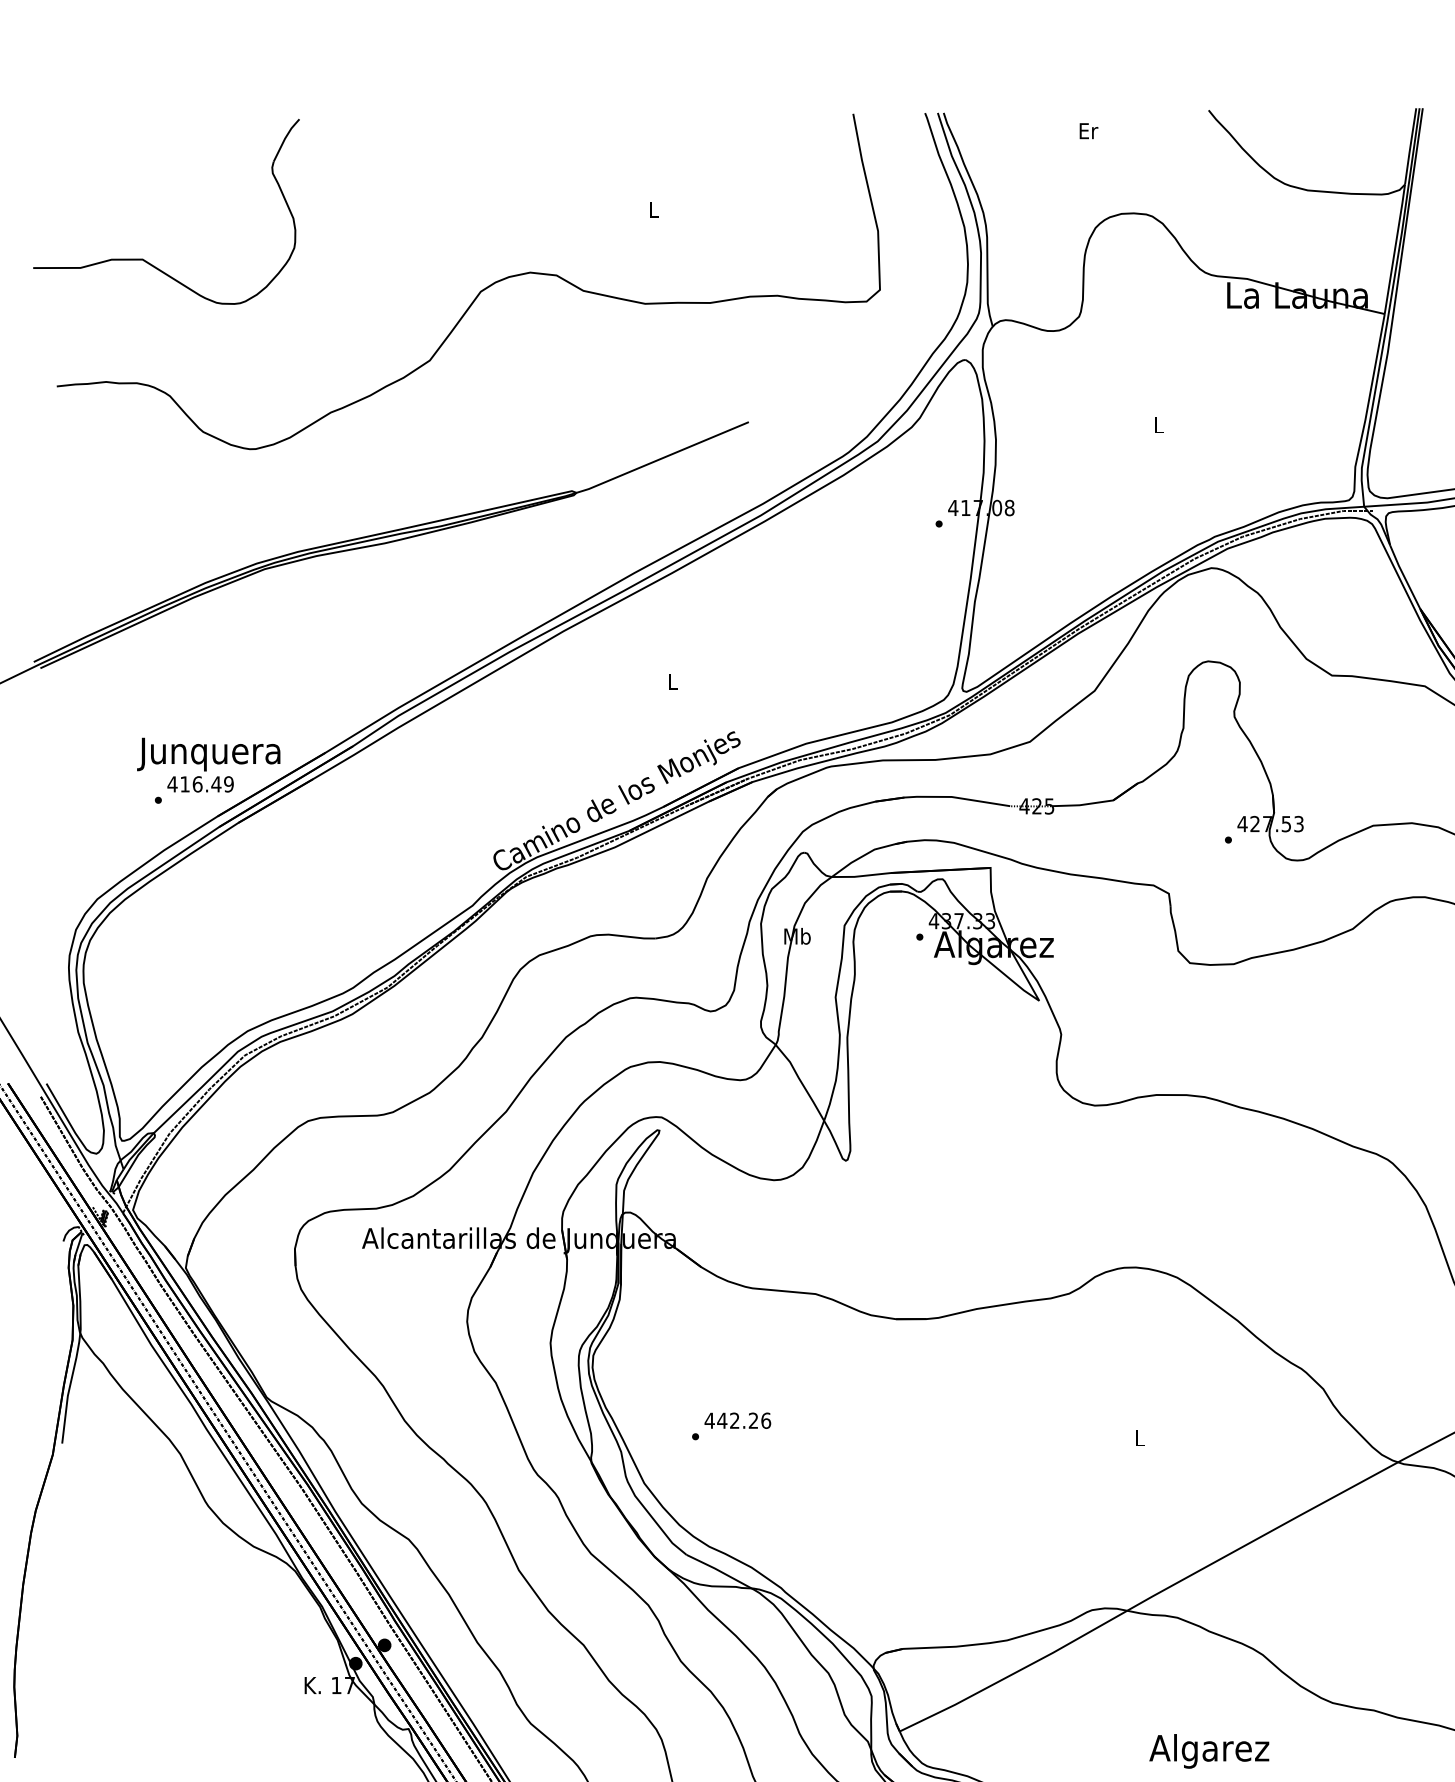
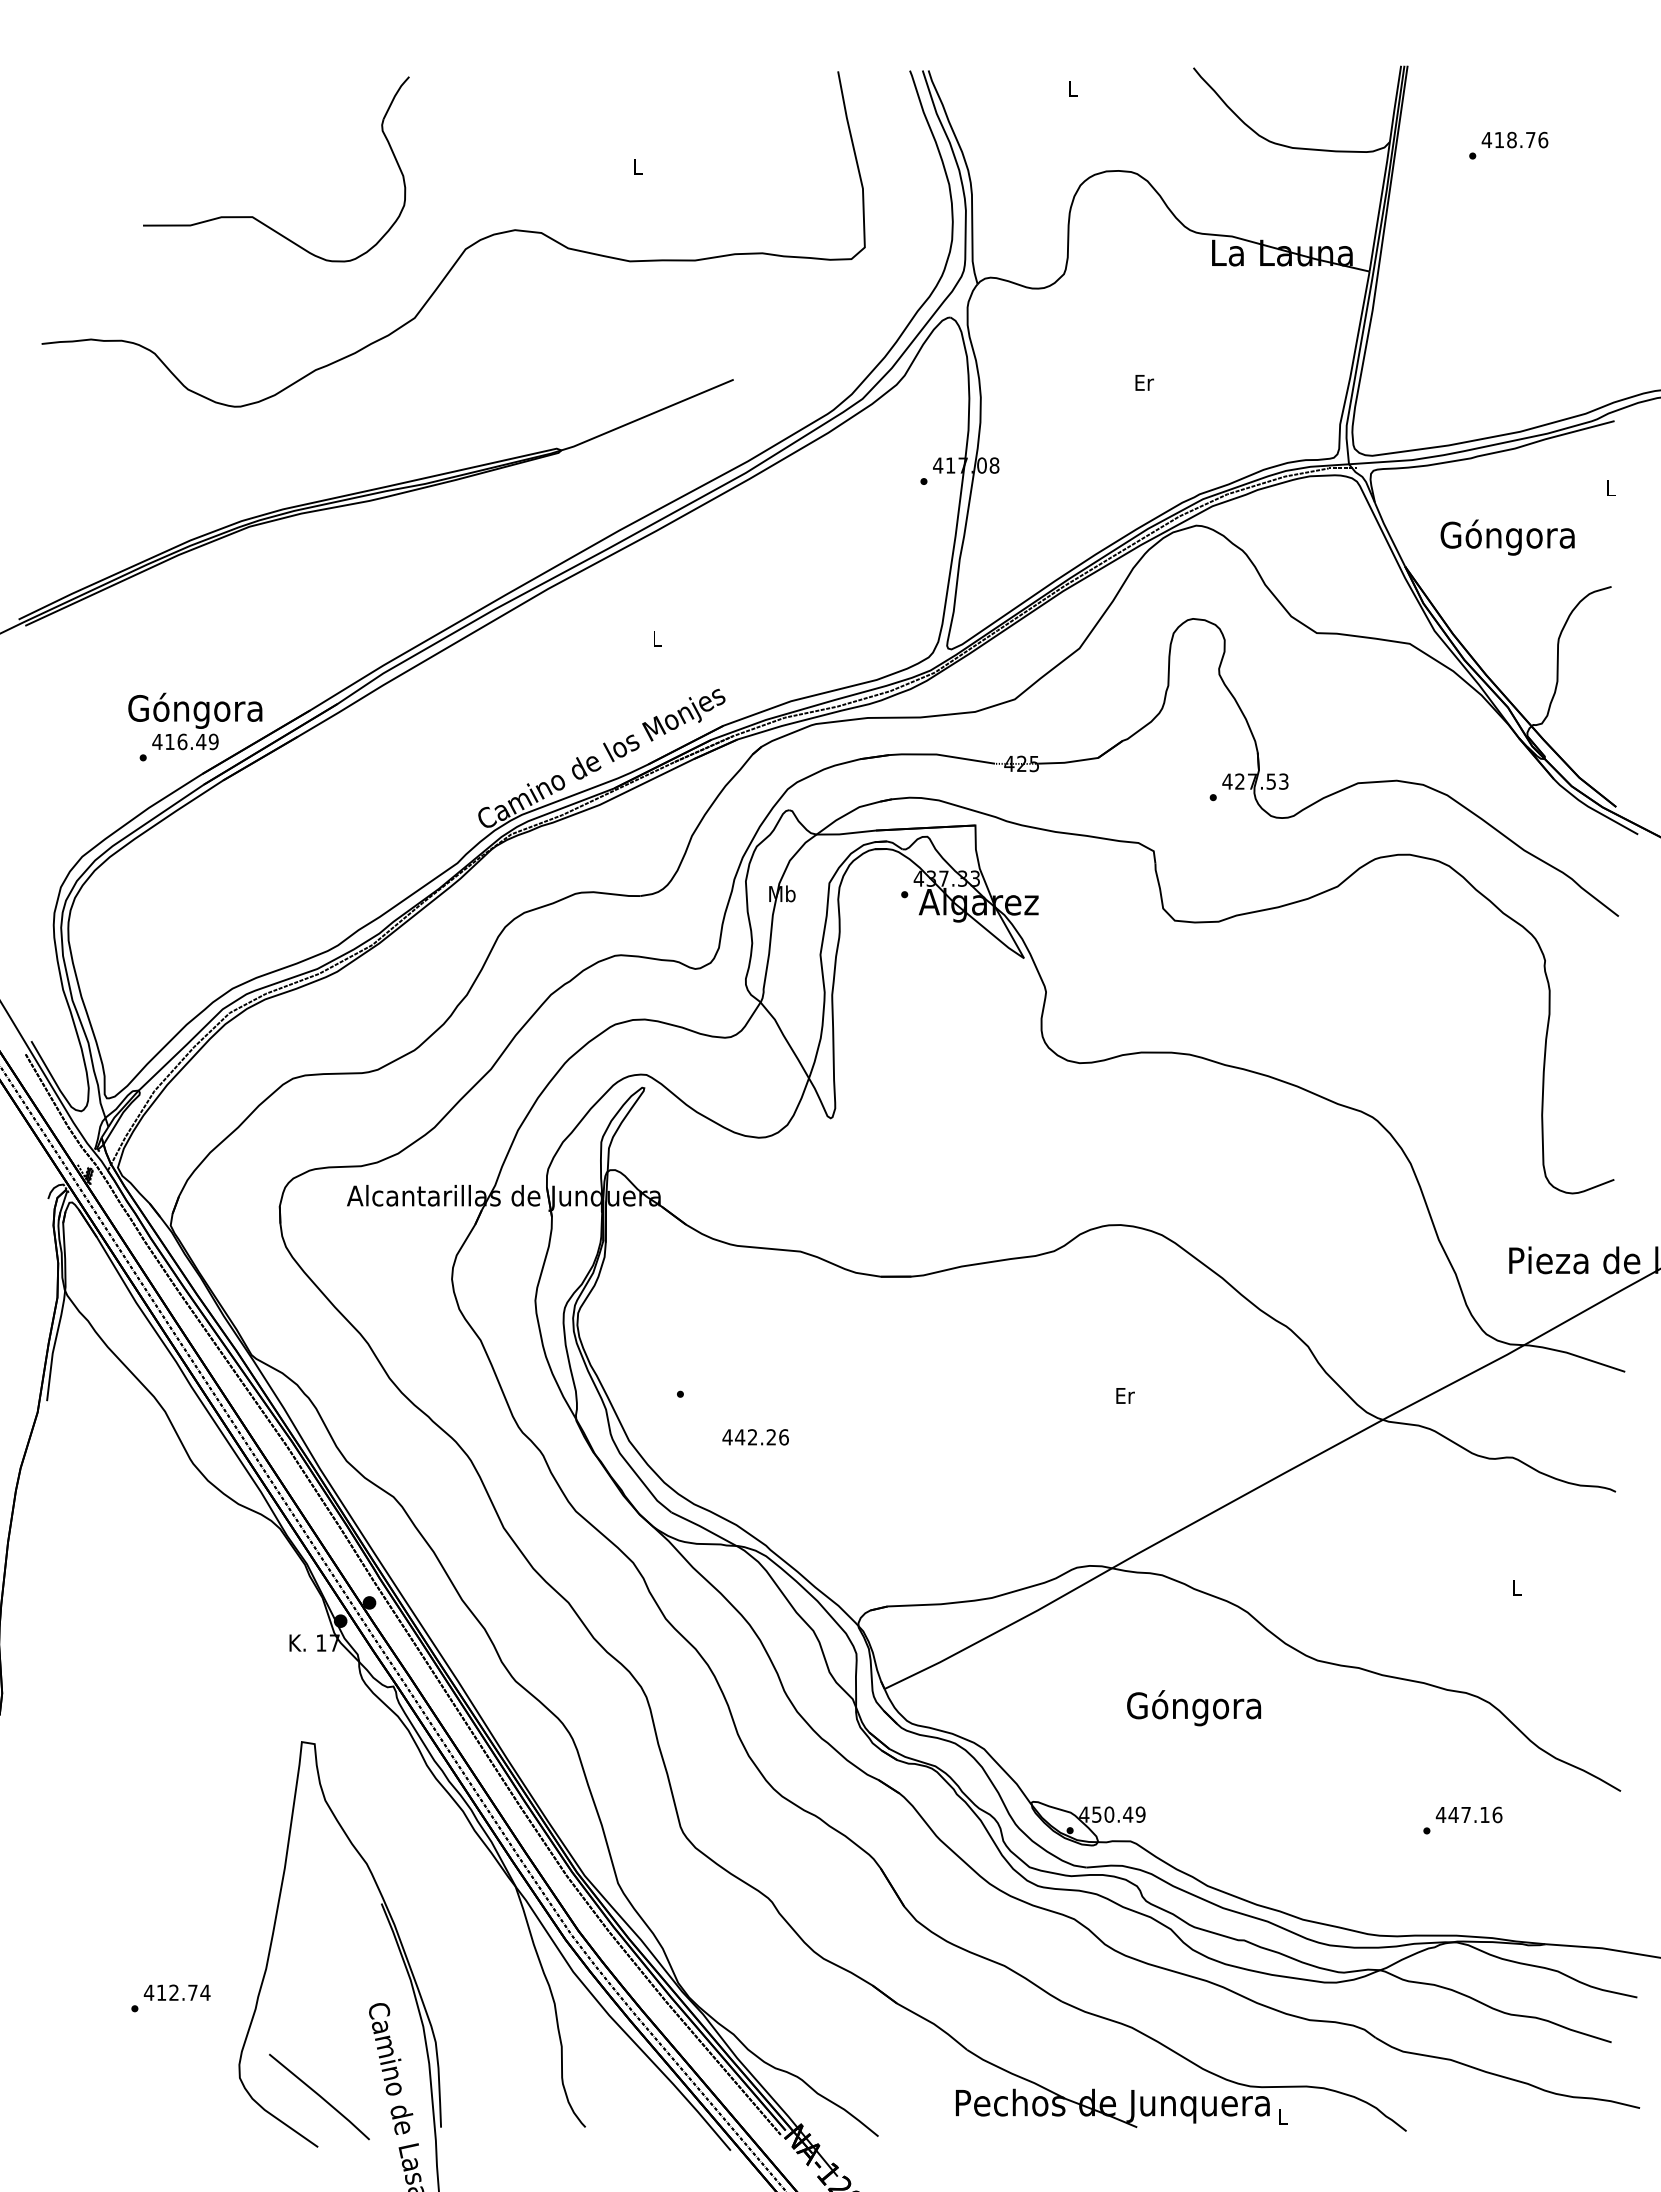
text: (1088, 130) -> (1073, 88), Er -> L
part: (143, 258) -> (253, 216), moved
text: (1159, 424) -> (1144, 382), L -> Er
text: (208, 752) -> (193, 710), Junquera -> Góngora
text: (737, 1420) -> (755, 1437), moved
text: (1140, 1437) -> (1125, 1395), L -> Er
text: (1209, 1750) -> (1194, 1708), Algarez -> Góngora

